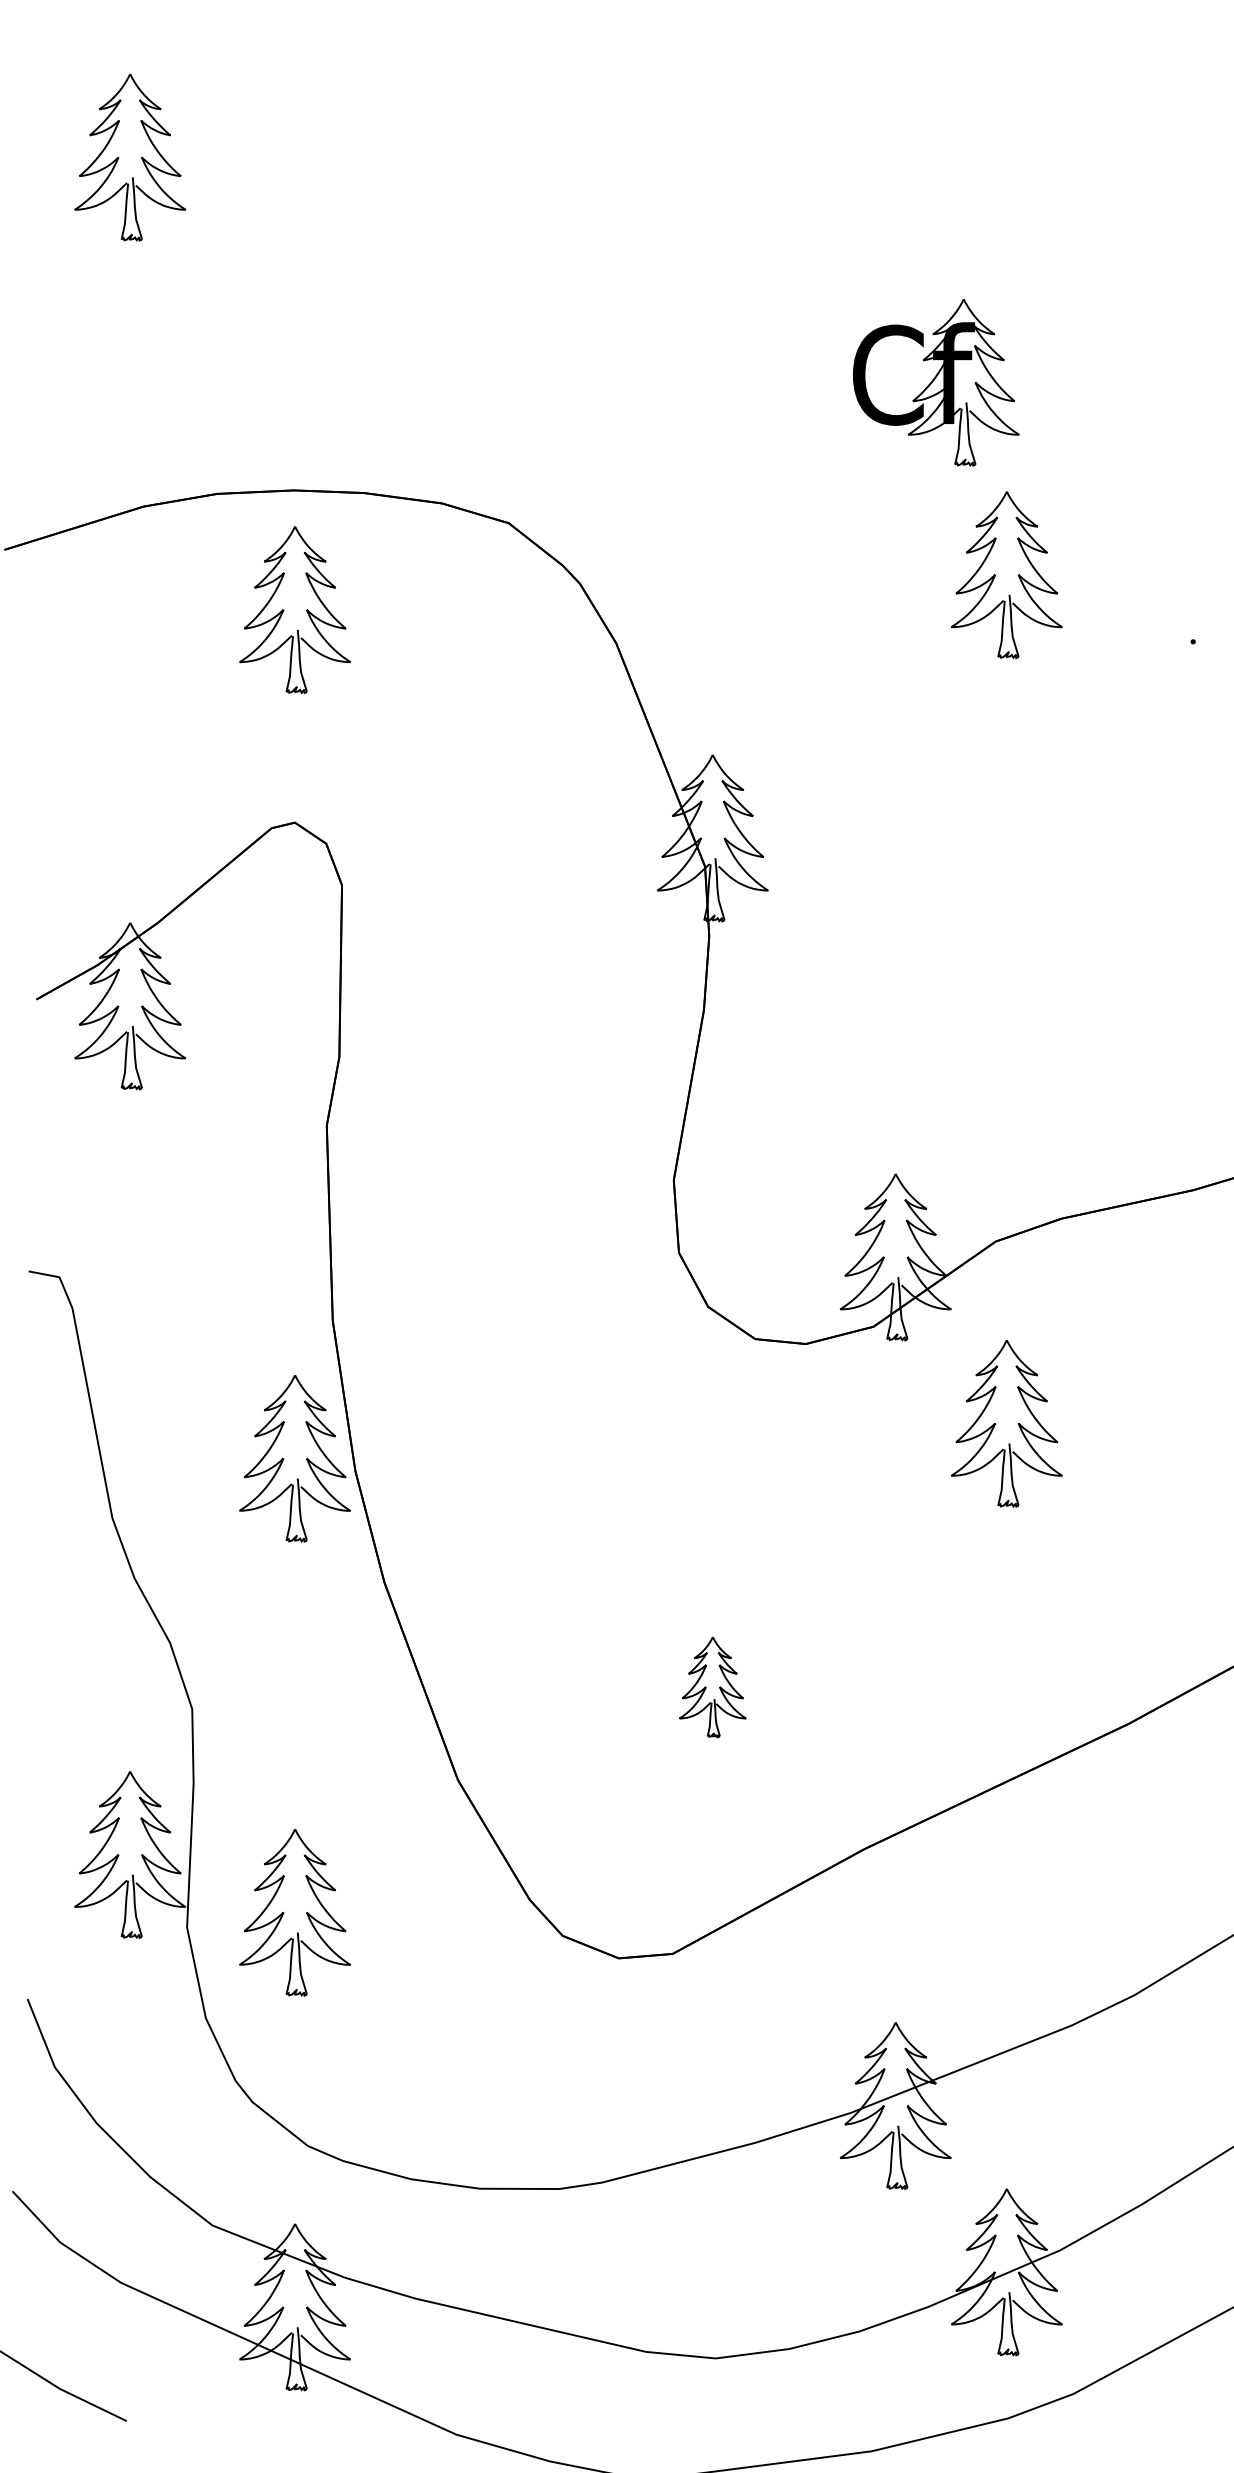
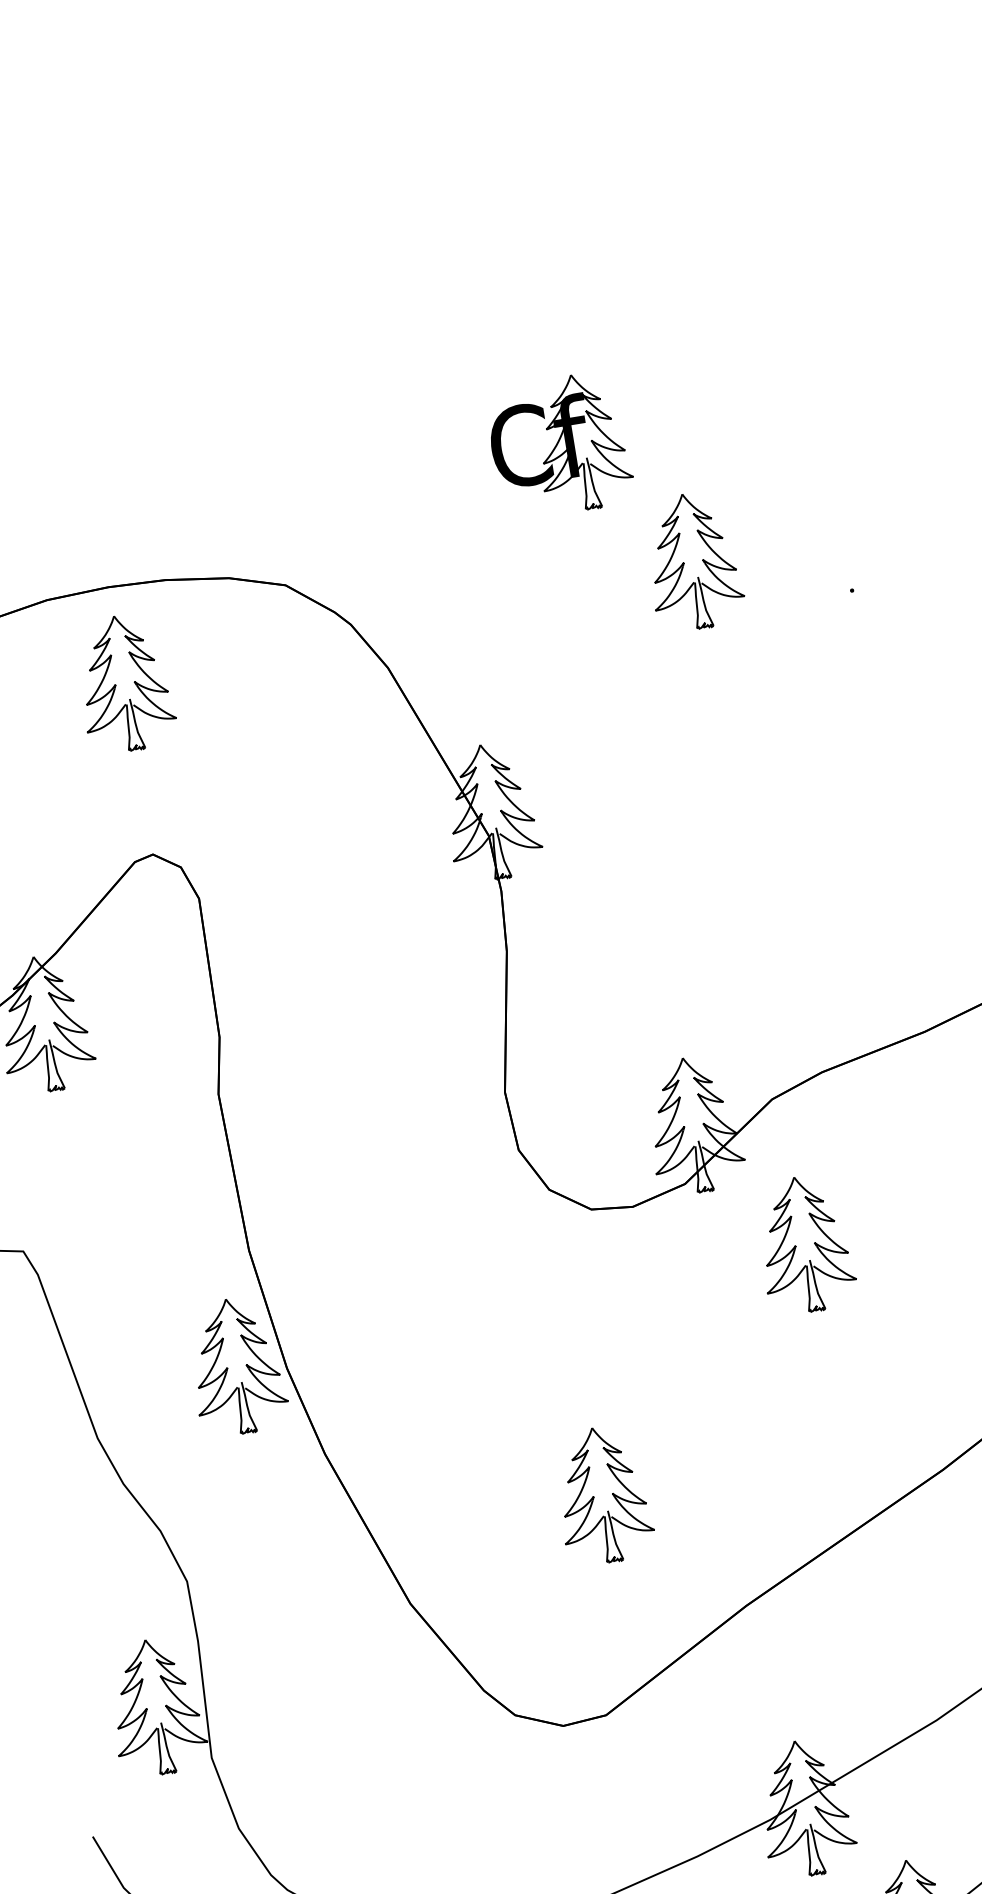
part: (936, 382) -> (559, 445), moved
part: (712, 1687) -> (603, 1495), size x1.67
part: (294, 1912) -> (296, 1731), removed

